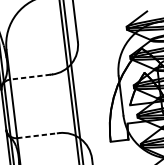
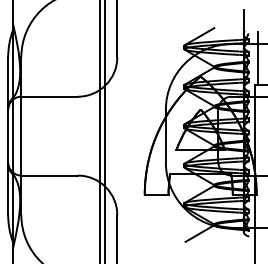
line: (30, 76) -> (48, 96), dashed -> solid
line: (38, 135) -> (49, 175), dashed -> solid

